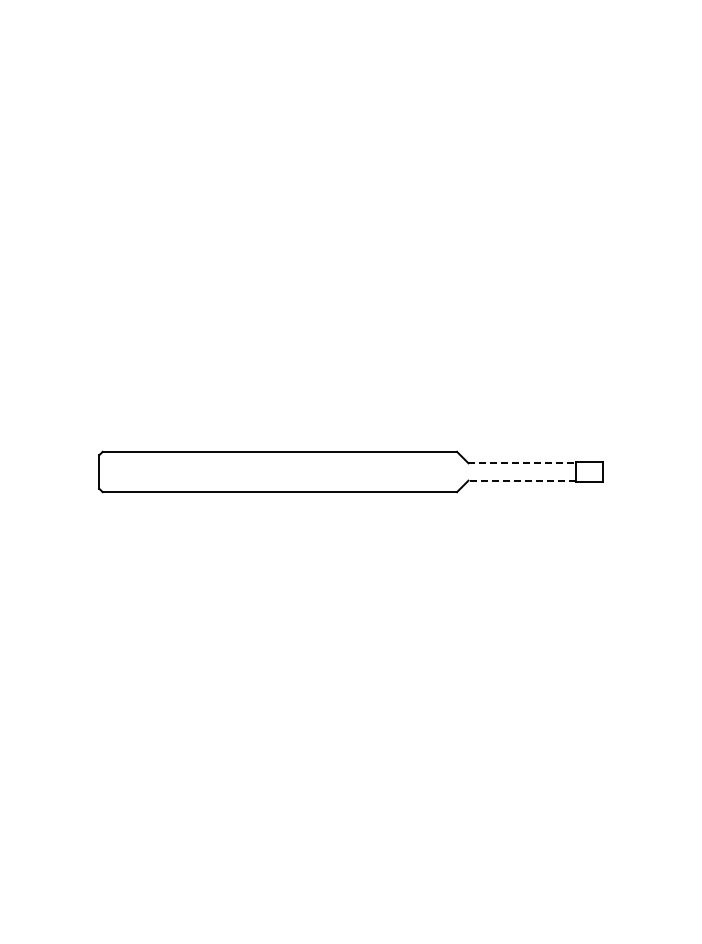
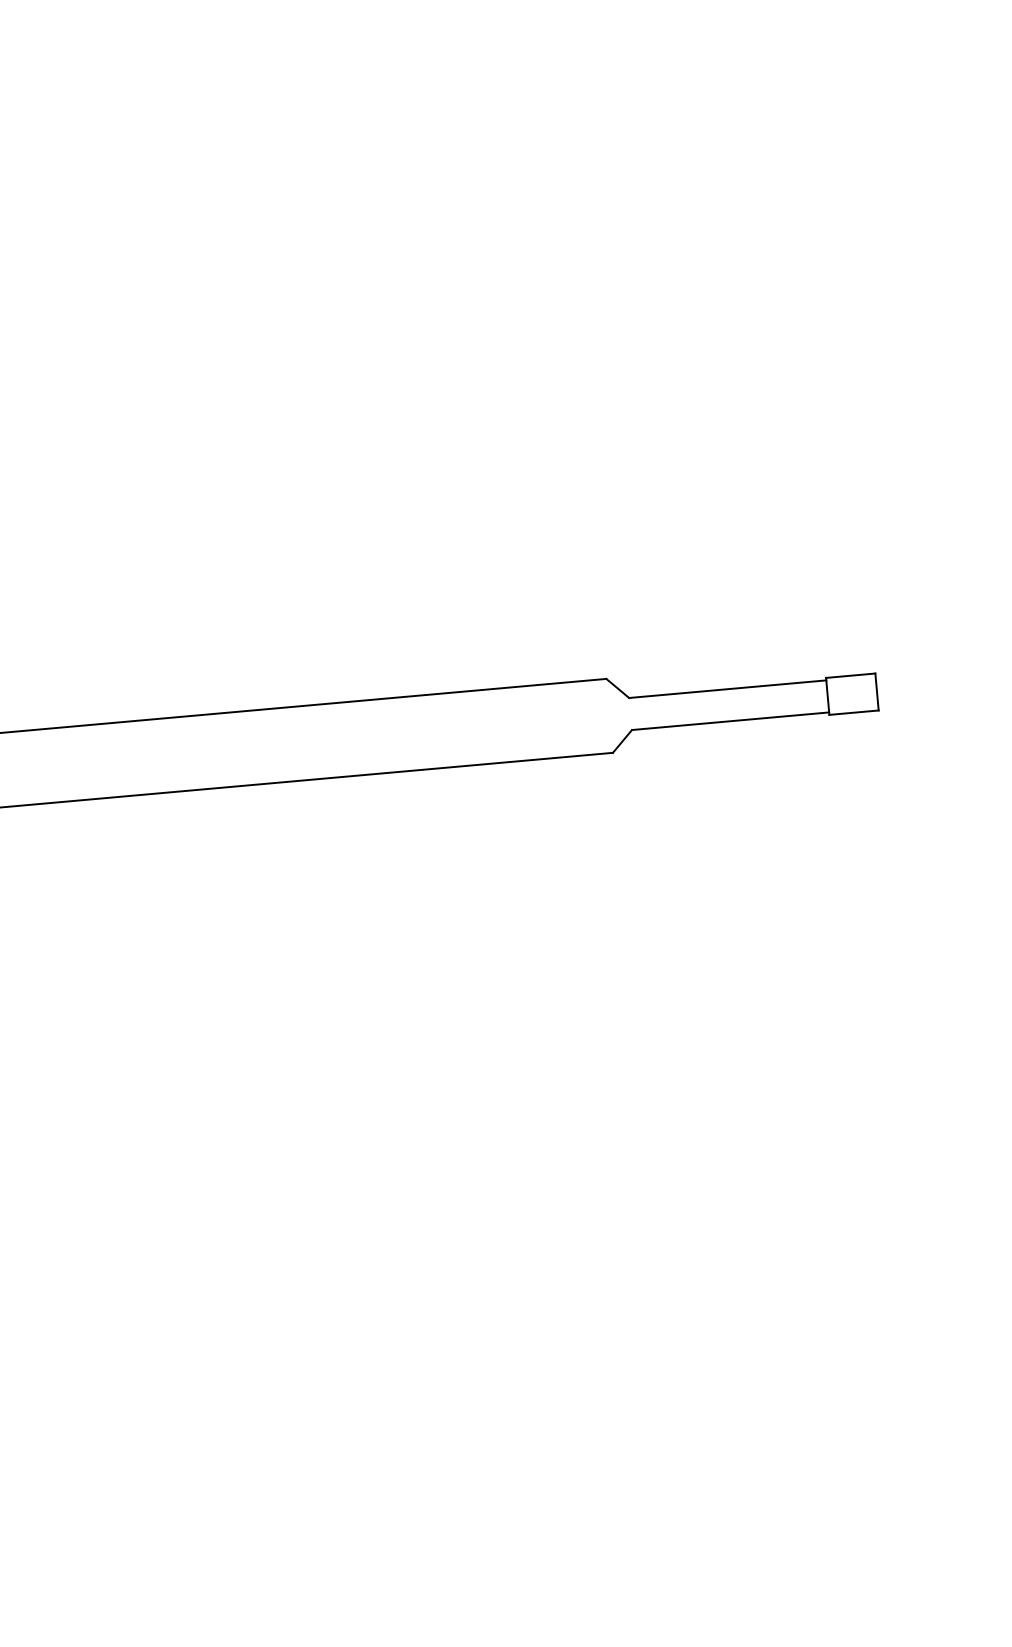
line: (522, 463) -> (728, 689), dashed -> solid
line: (522, 480) -> (731, 720), dashed -> solid

